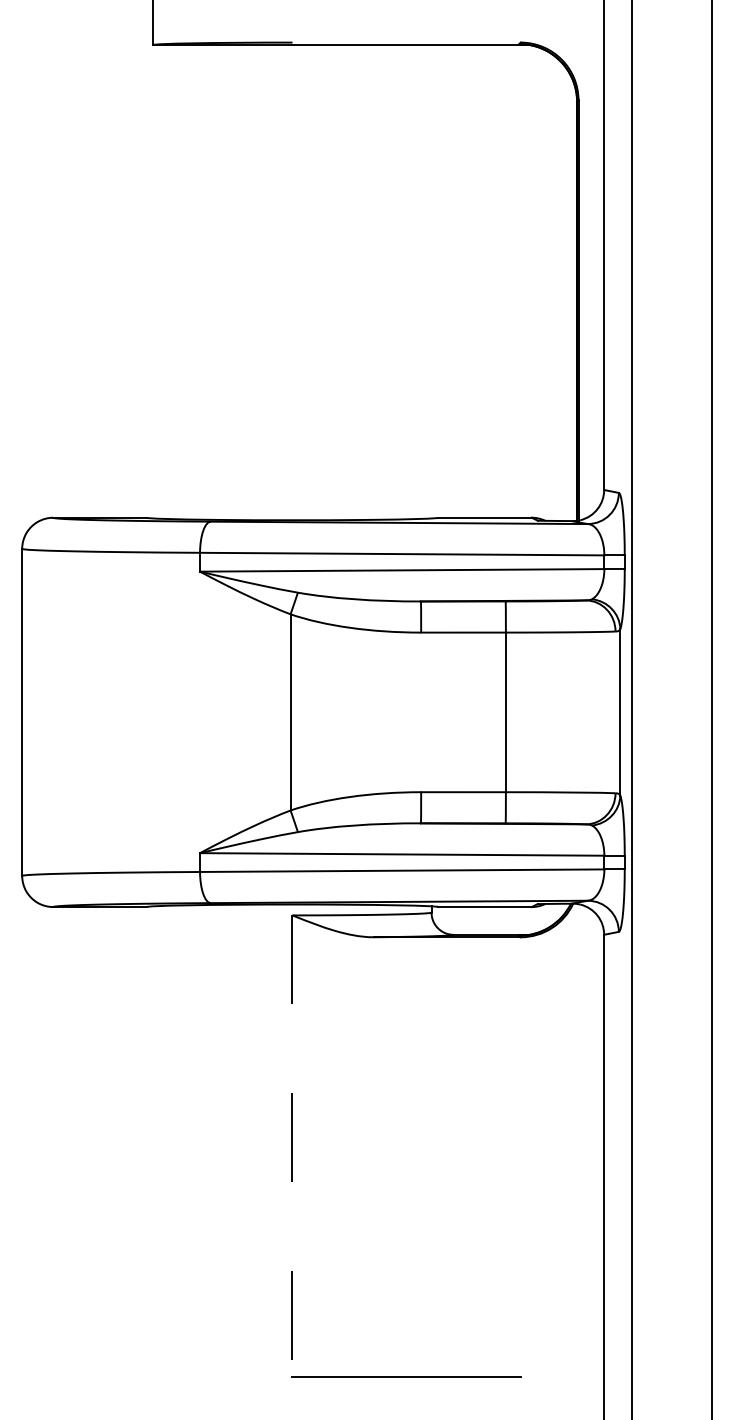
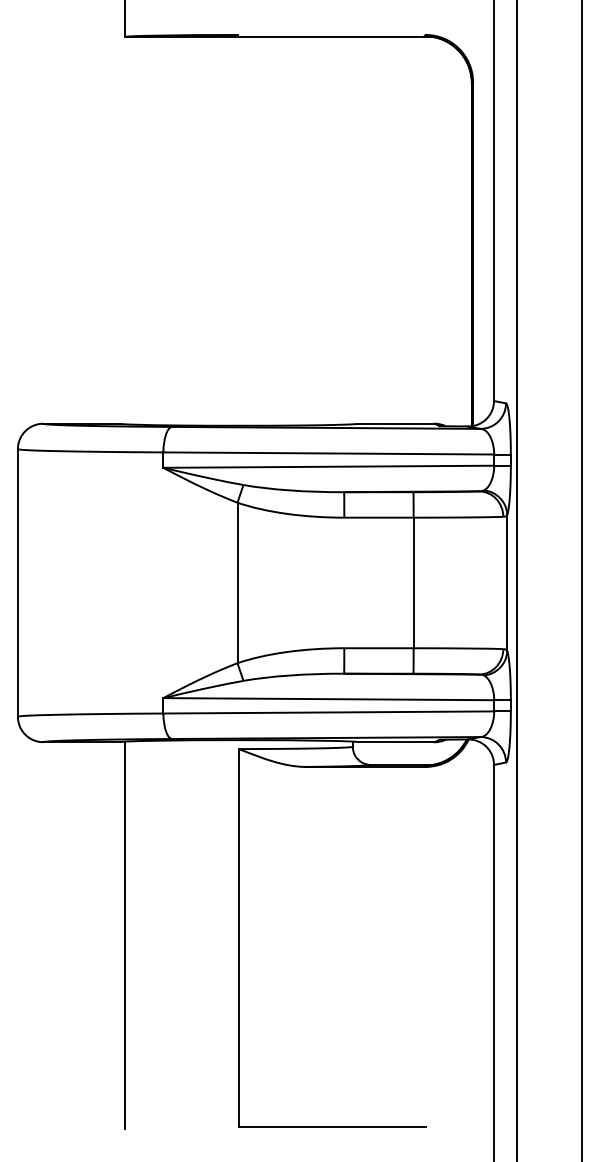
line: (153, 1142) -> (125, 934), added
line: (292, 1146) -> (239, 938), dashed -> solid

